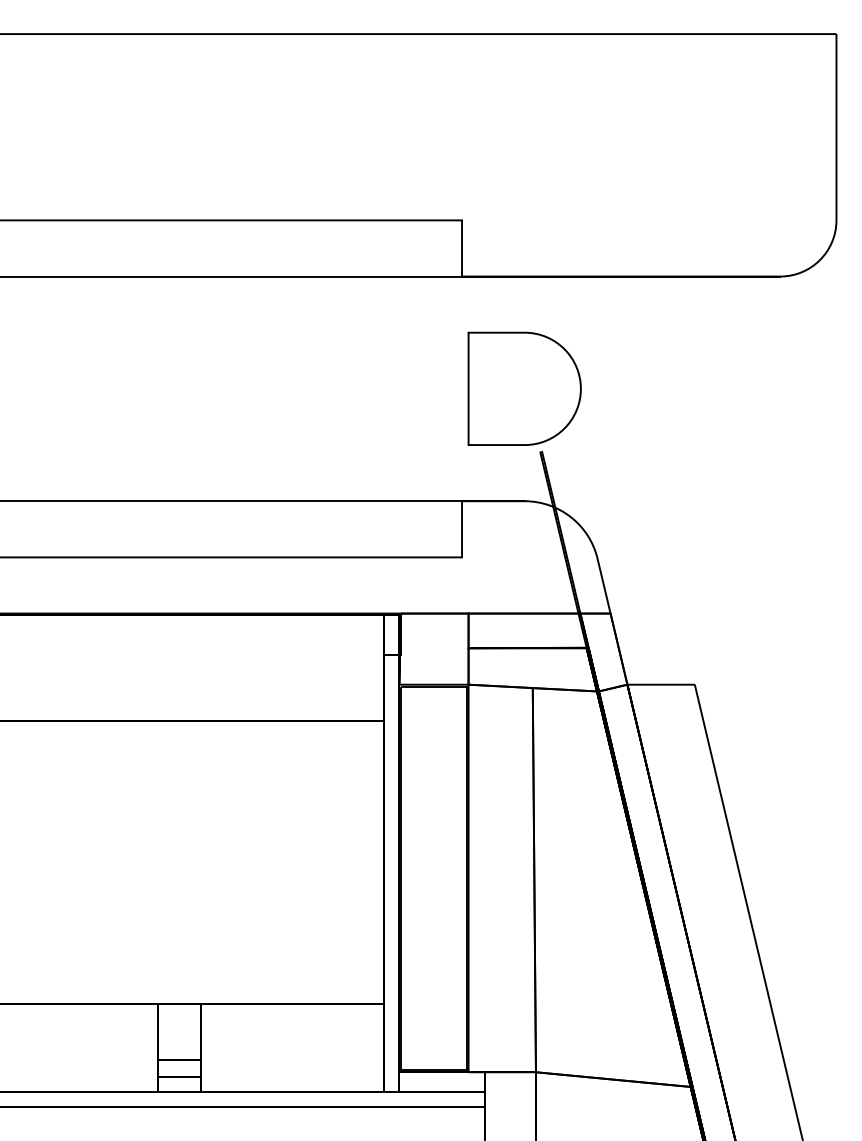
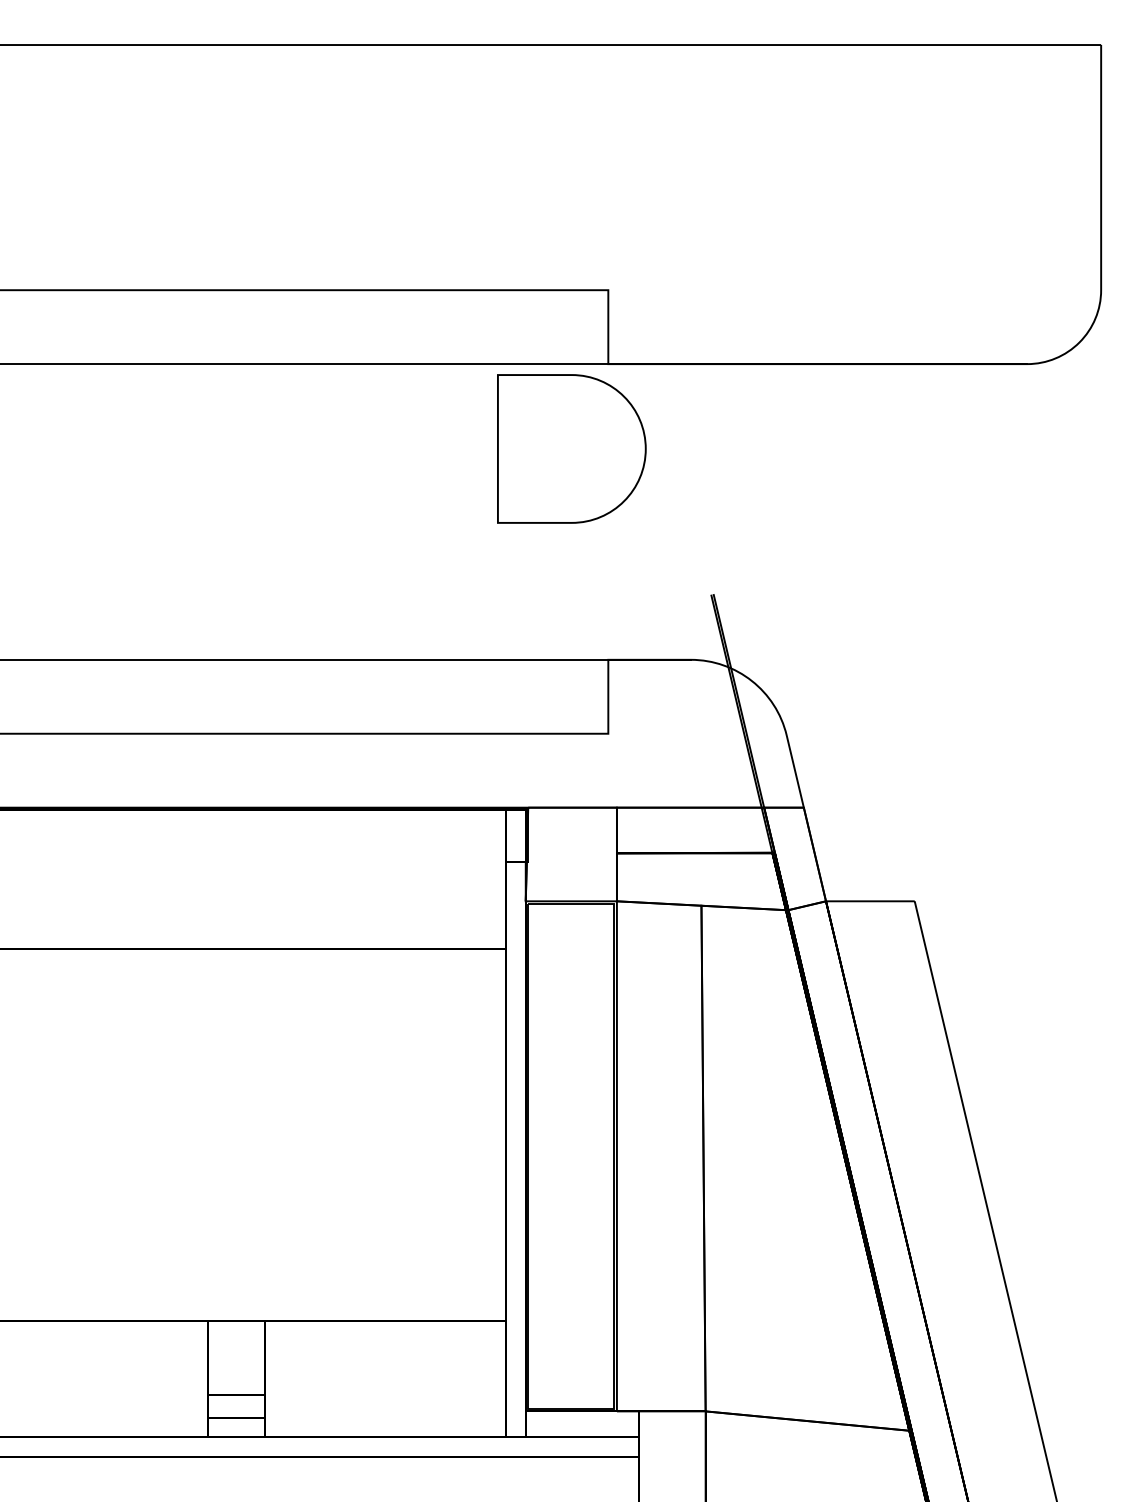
part: (524, 388) -> (571, 448), moved

